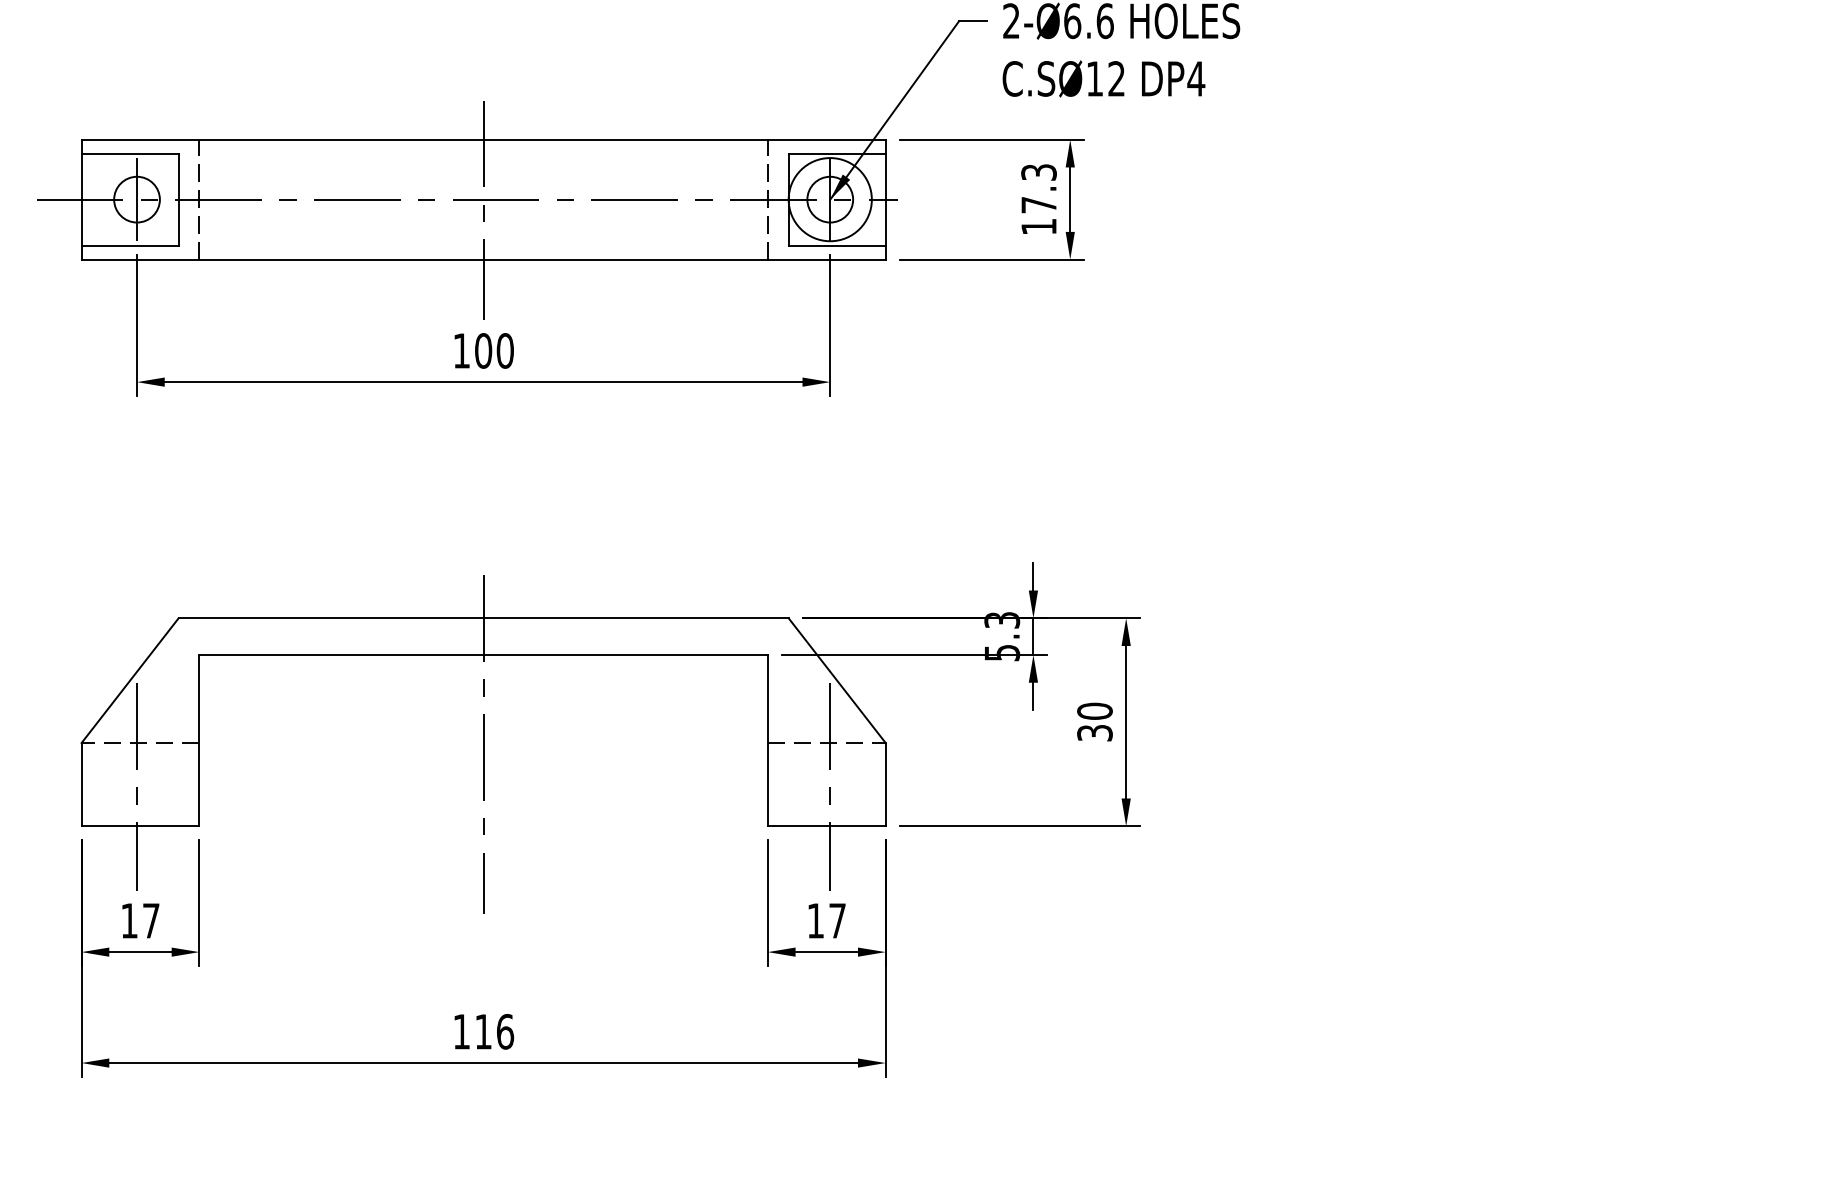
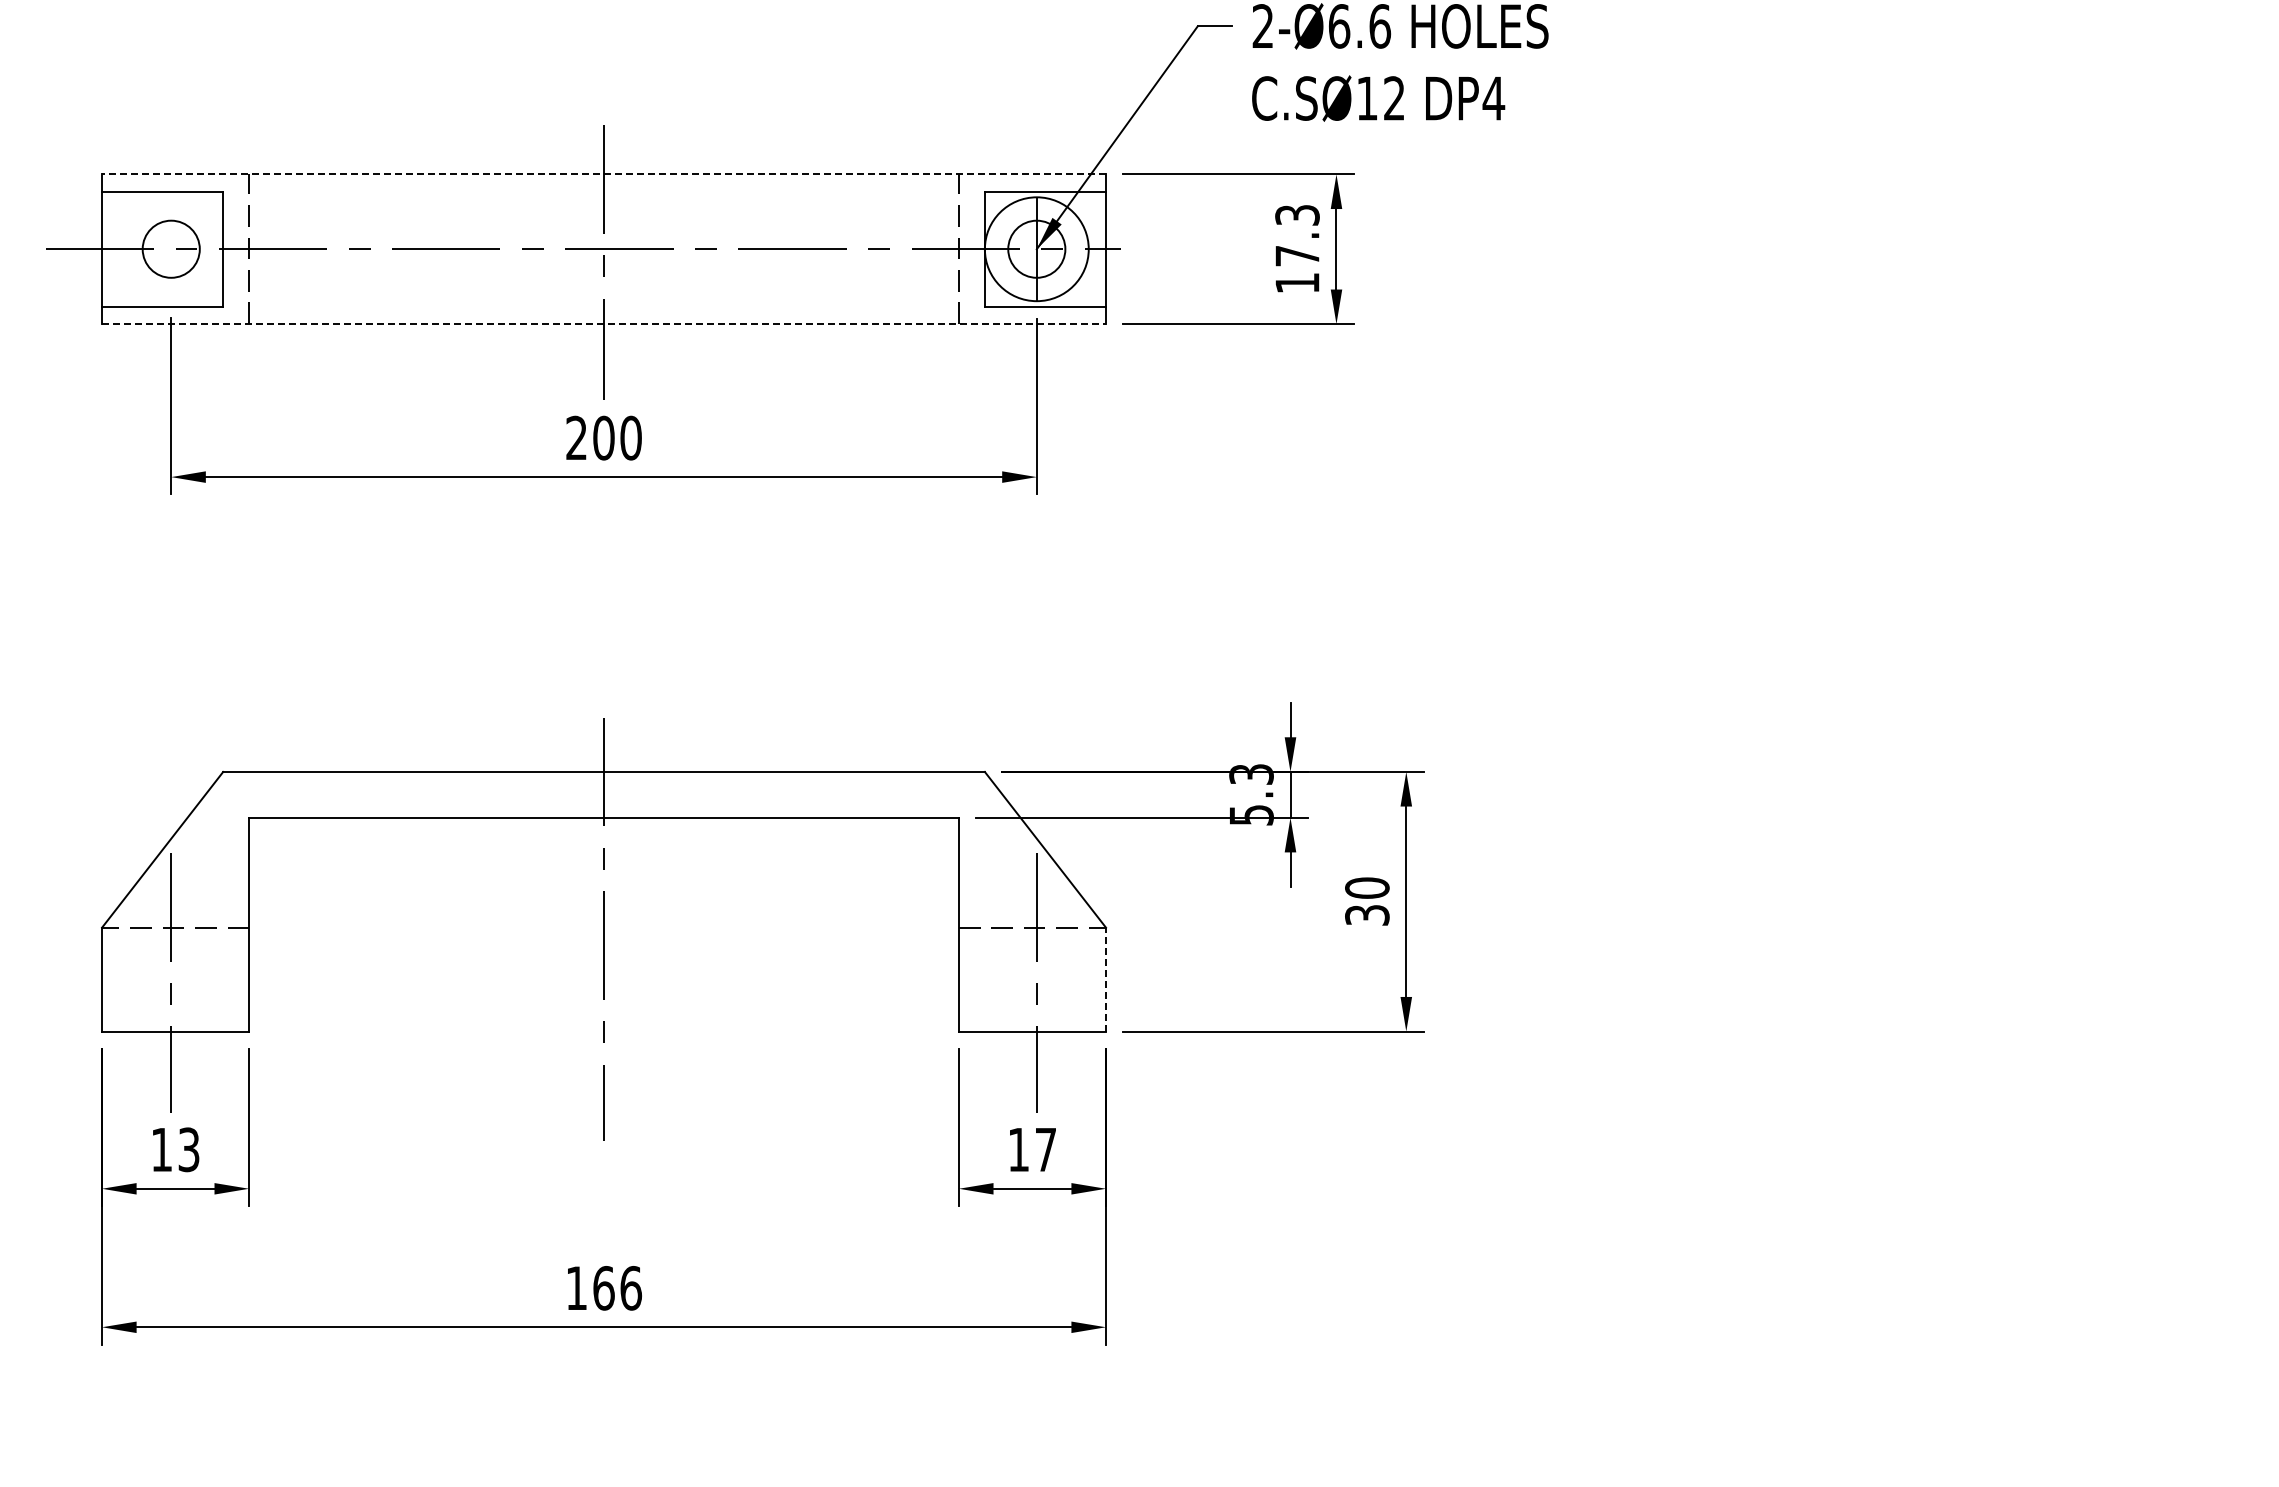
line: (483, 139) -> (603, 174), solid -> dashed
line: (137, 199) -> (171, 248), removed
line: (484, 259) -> (604, 324), solid -> dashed
text: (461, 350) -> (576, 437), 100 -> 200
line: (886, 784) -> (1106, 979), solid -> dashed
text: (150, 920) -> (188, 1149), 17 -> 13
text: (483, 1031) -> (603, 1288), 116 -> 166

